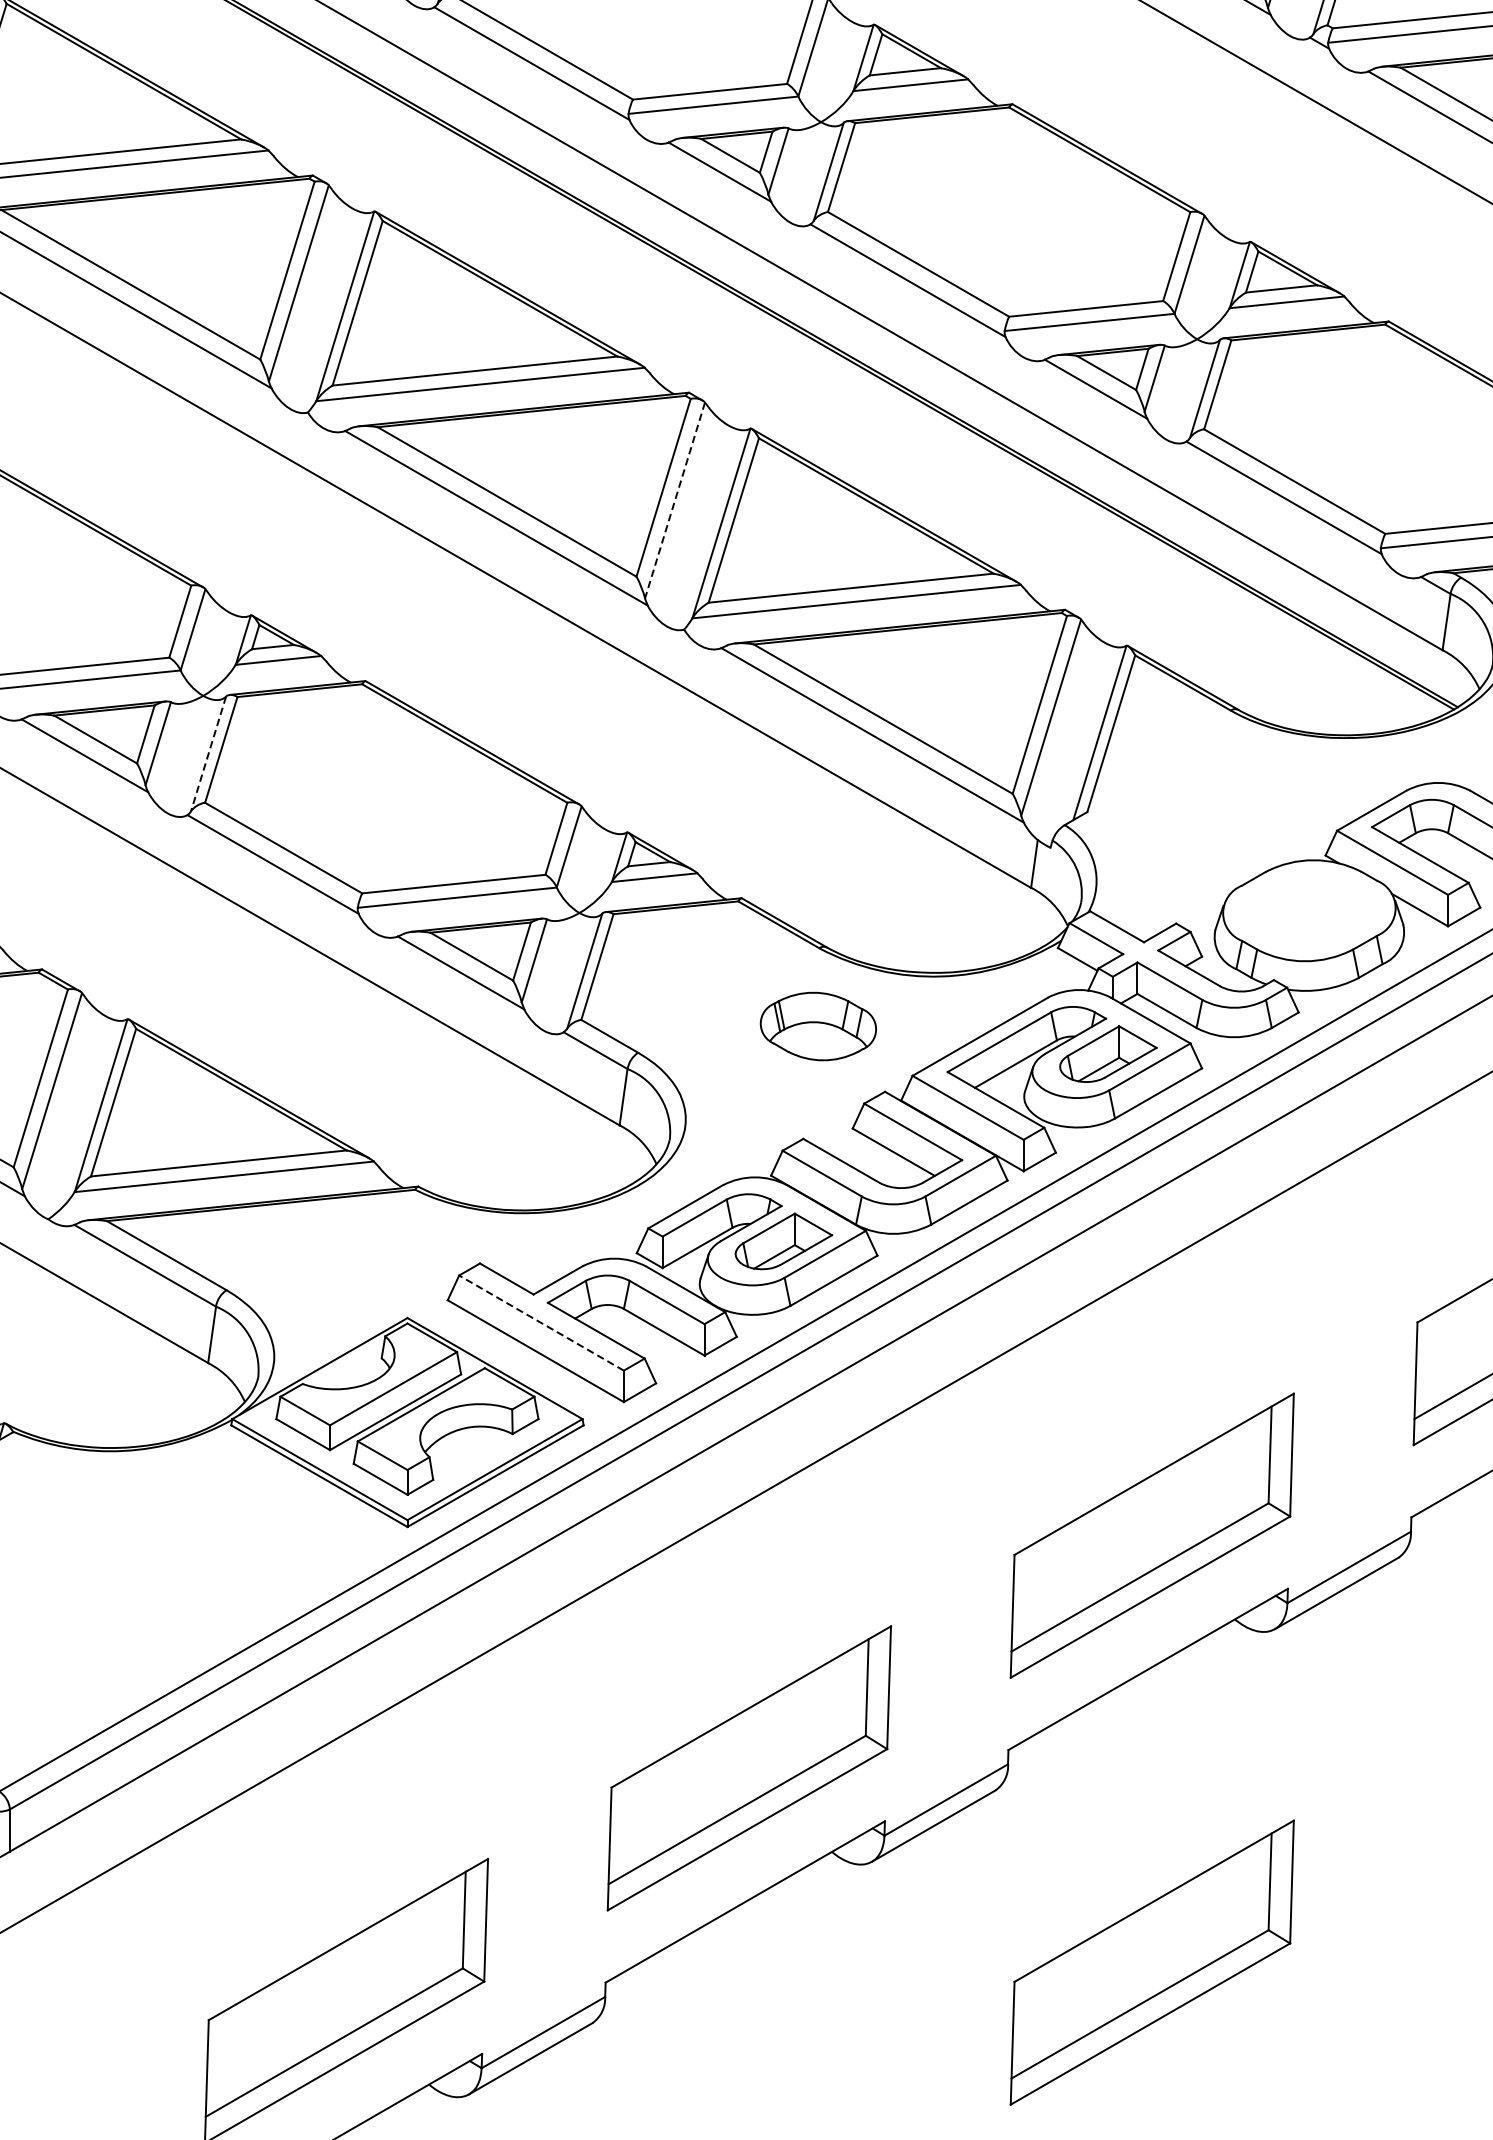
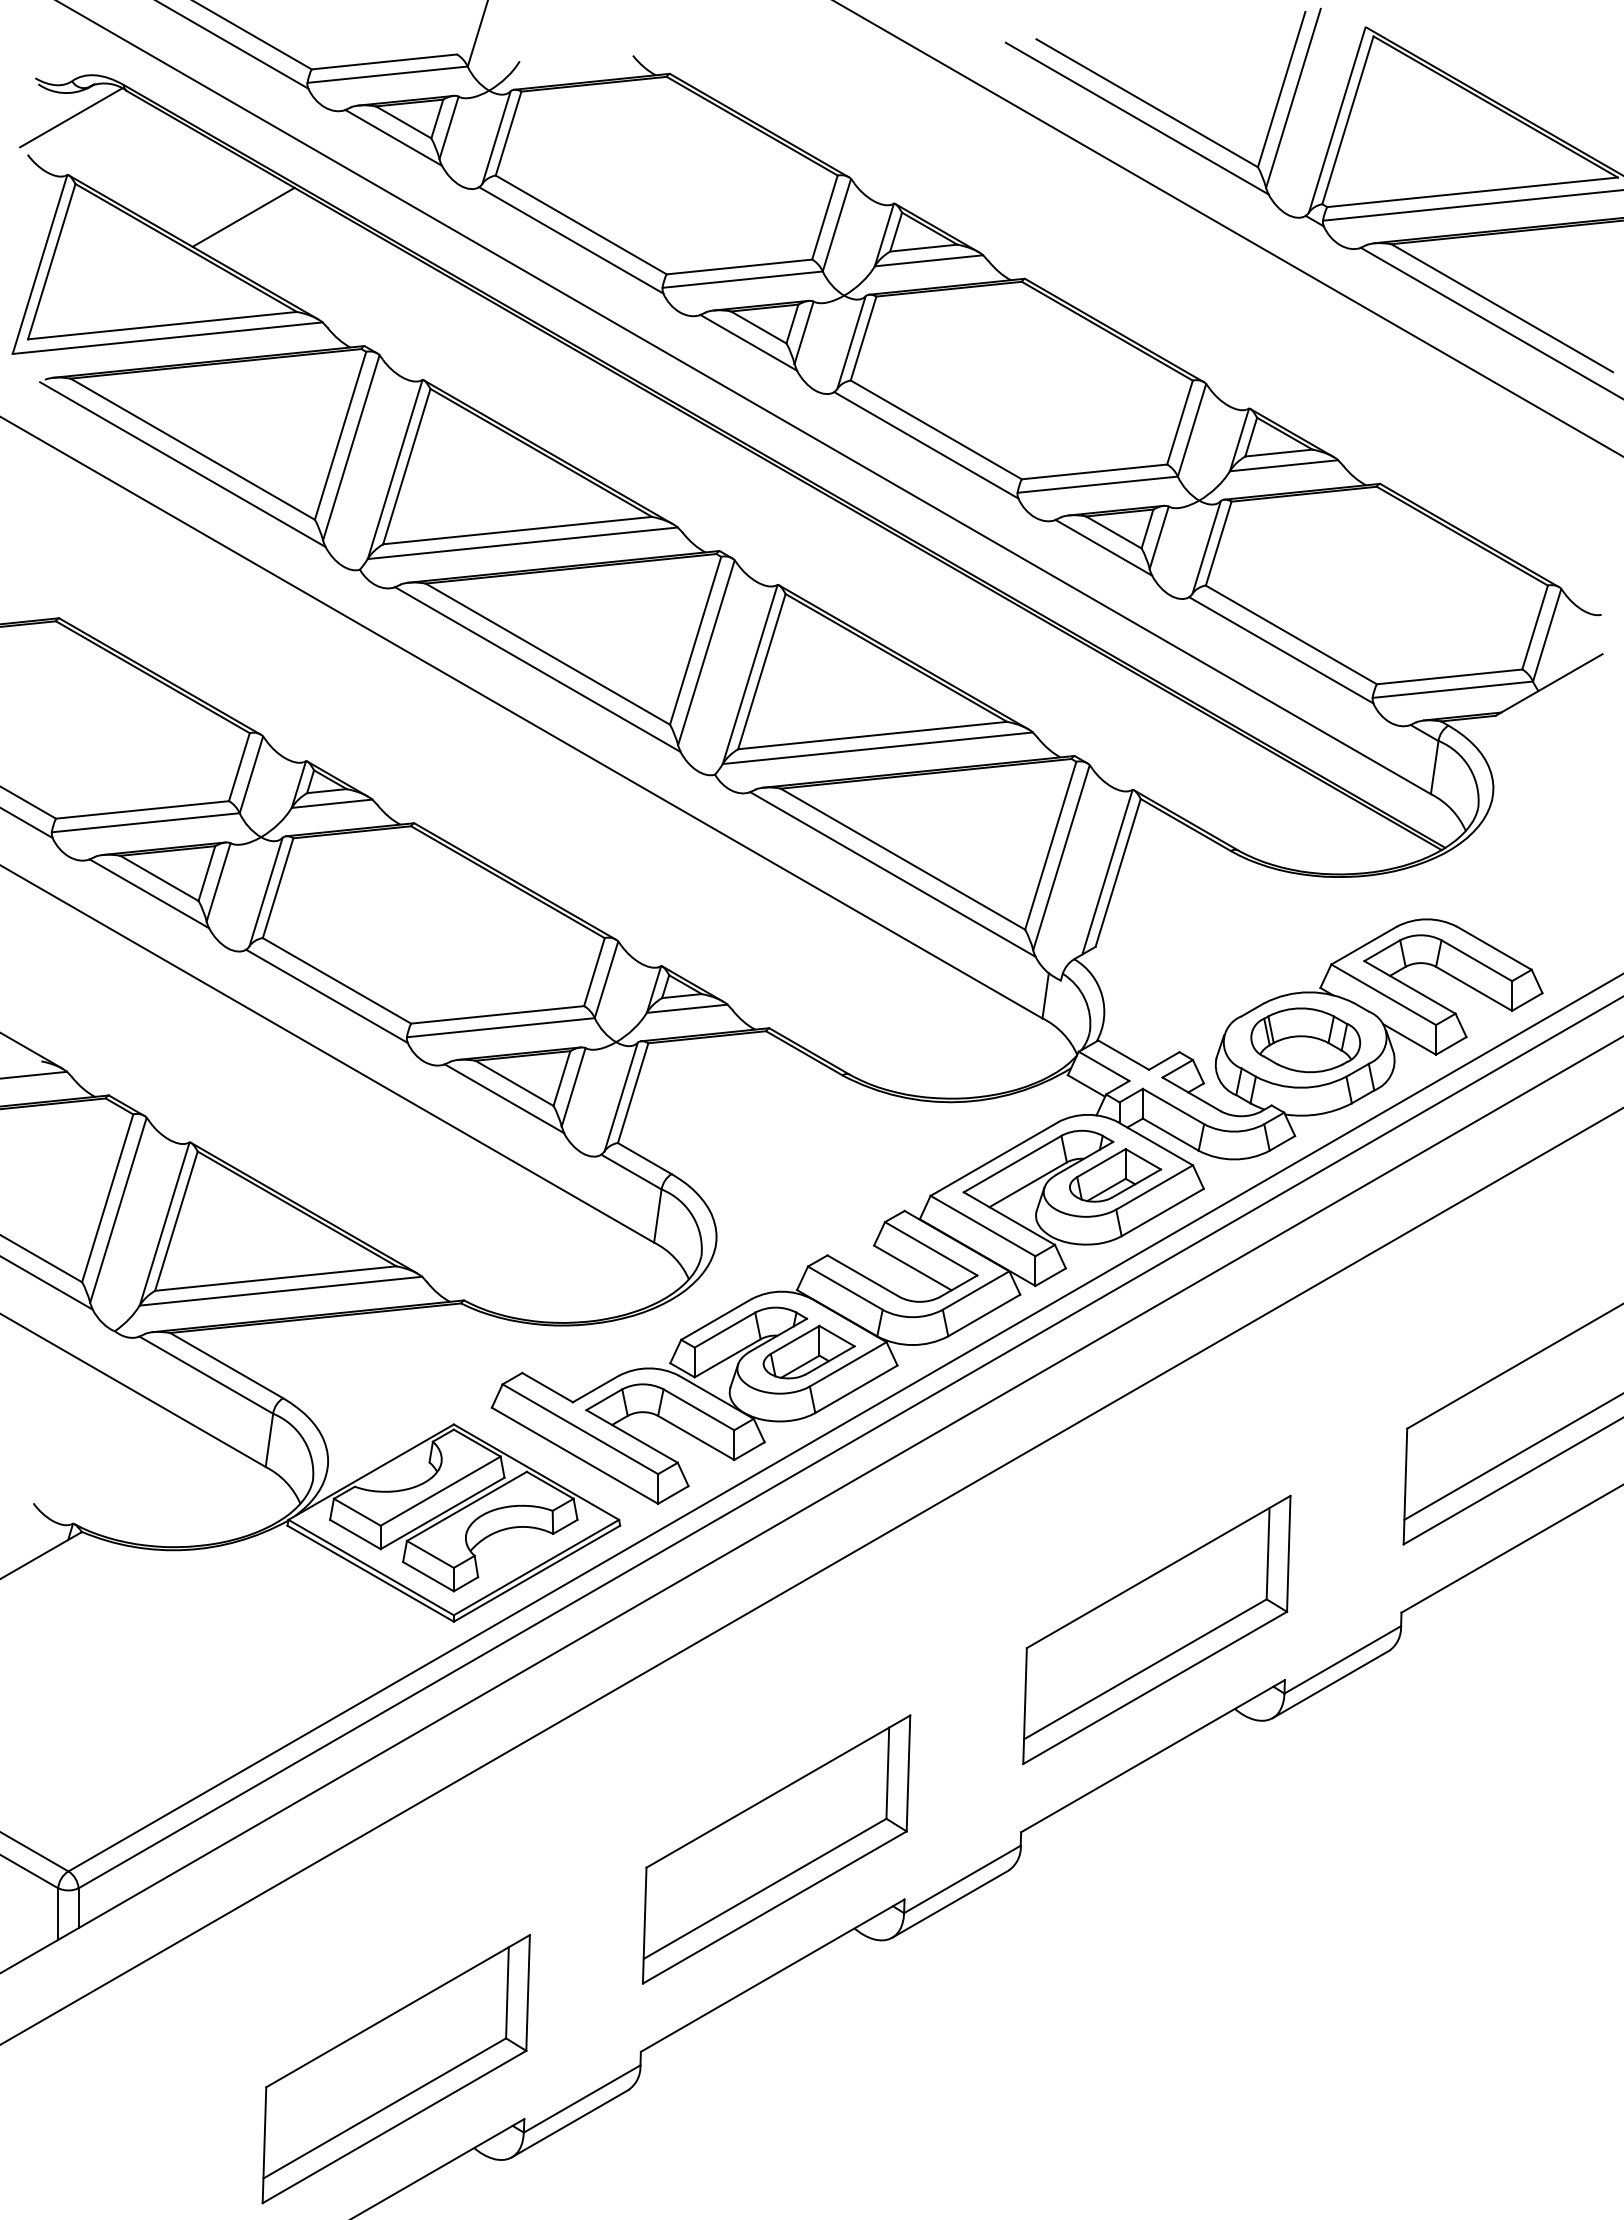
line: (184, 38) -> (243, 216), added
line: (675, 500) -> (706, 652), dashed -> solid
line: (209, 754) -> (266, 892), dashed -> solid
part: (818, 1026) -> (1305, 1040), moved
line: (541, 1323) -> (580, 1429), dashed -> solid
part: (1151, 1962) -> (1156, 2032), removed

